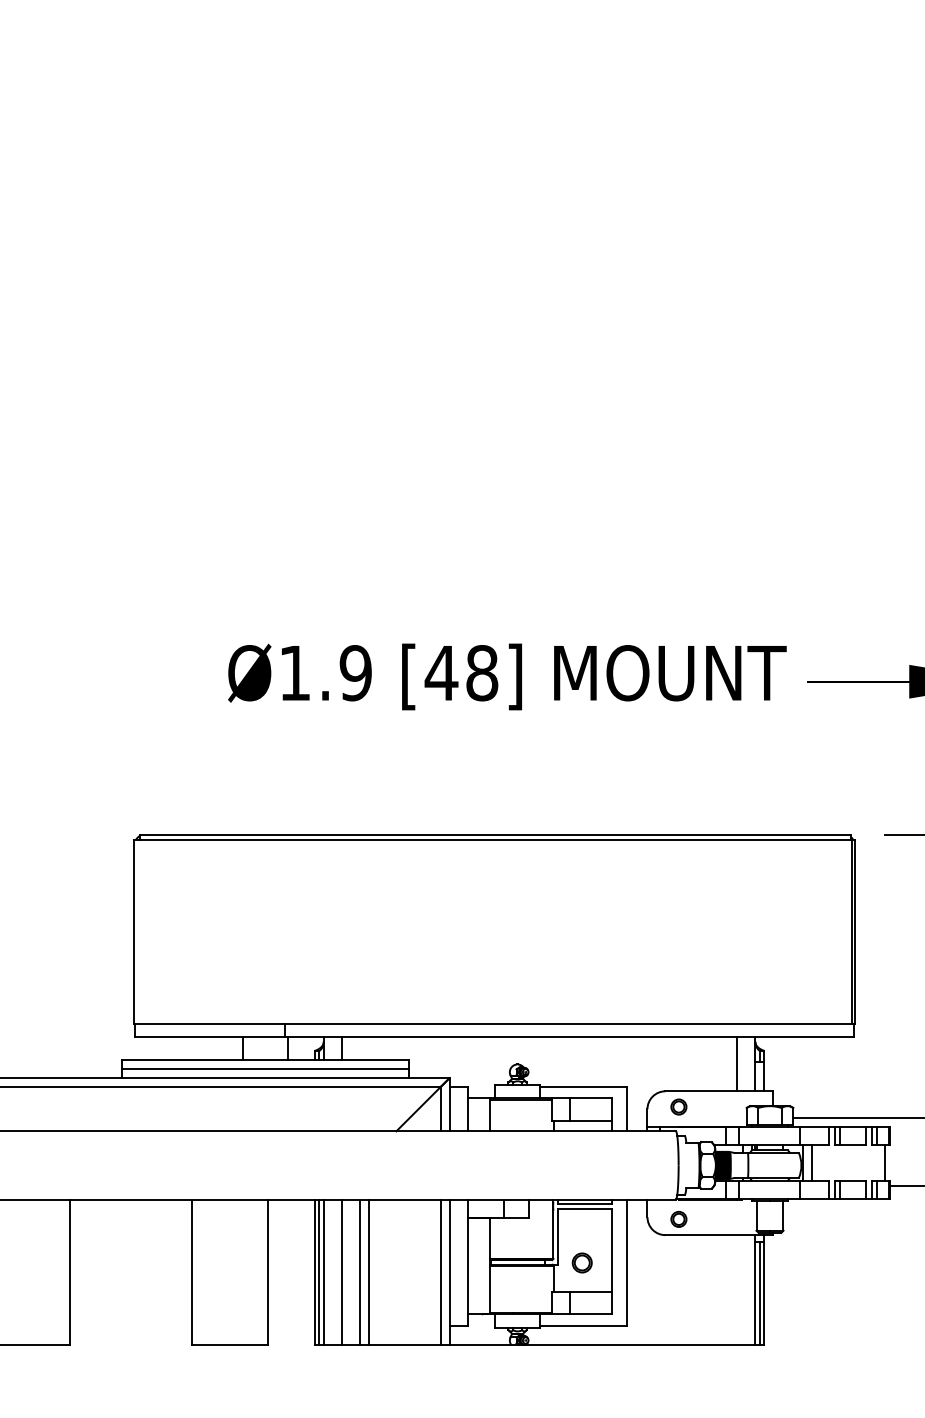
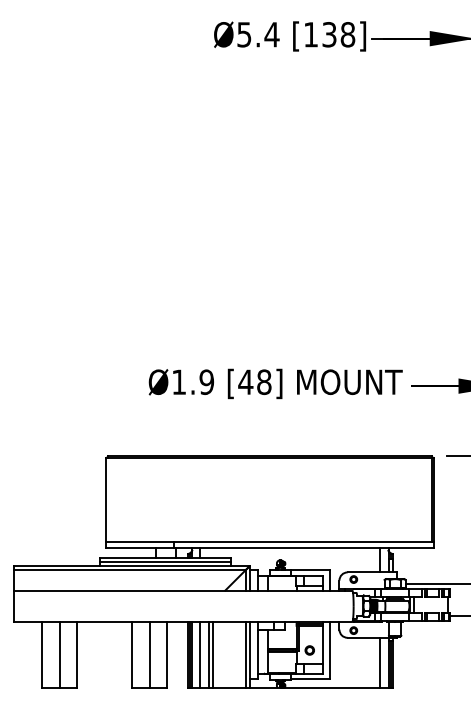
line: (31, 1271) -> (59, 654), added
line: (229, 1271) -> (149, 654), added
line: (737, 1289) -> (380, 662), added

